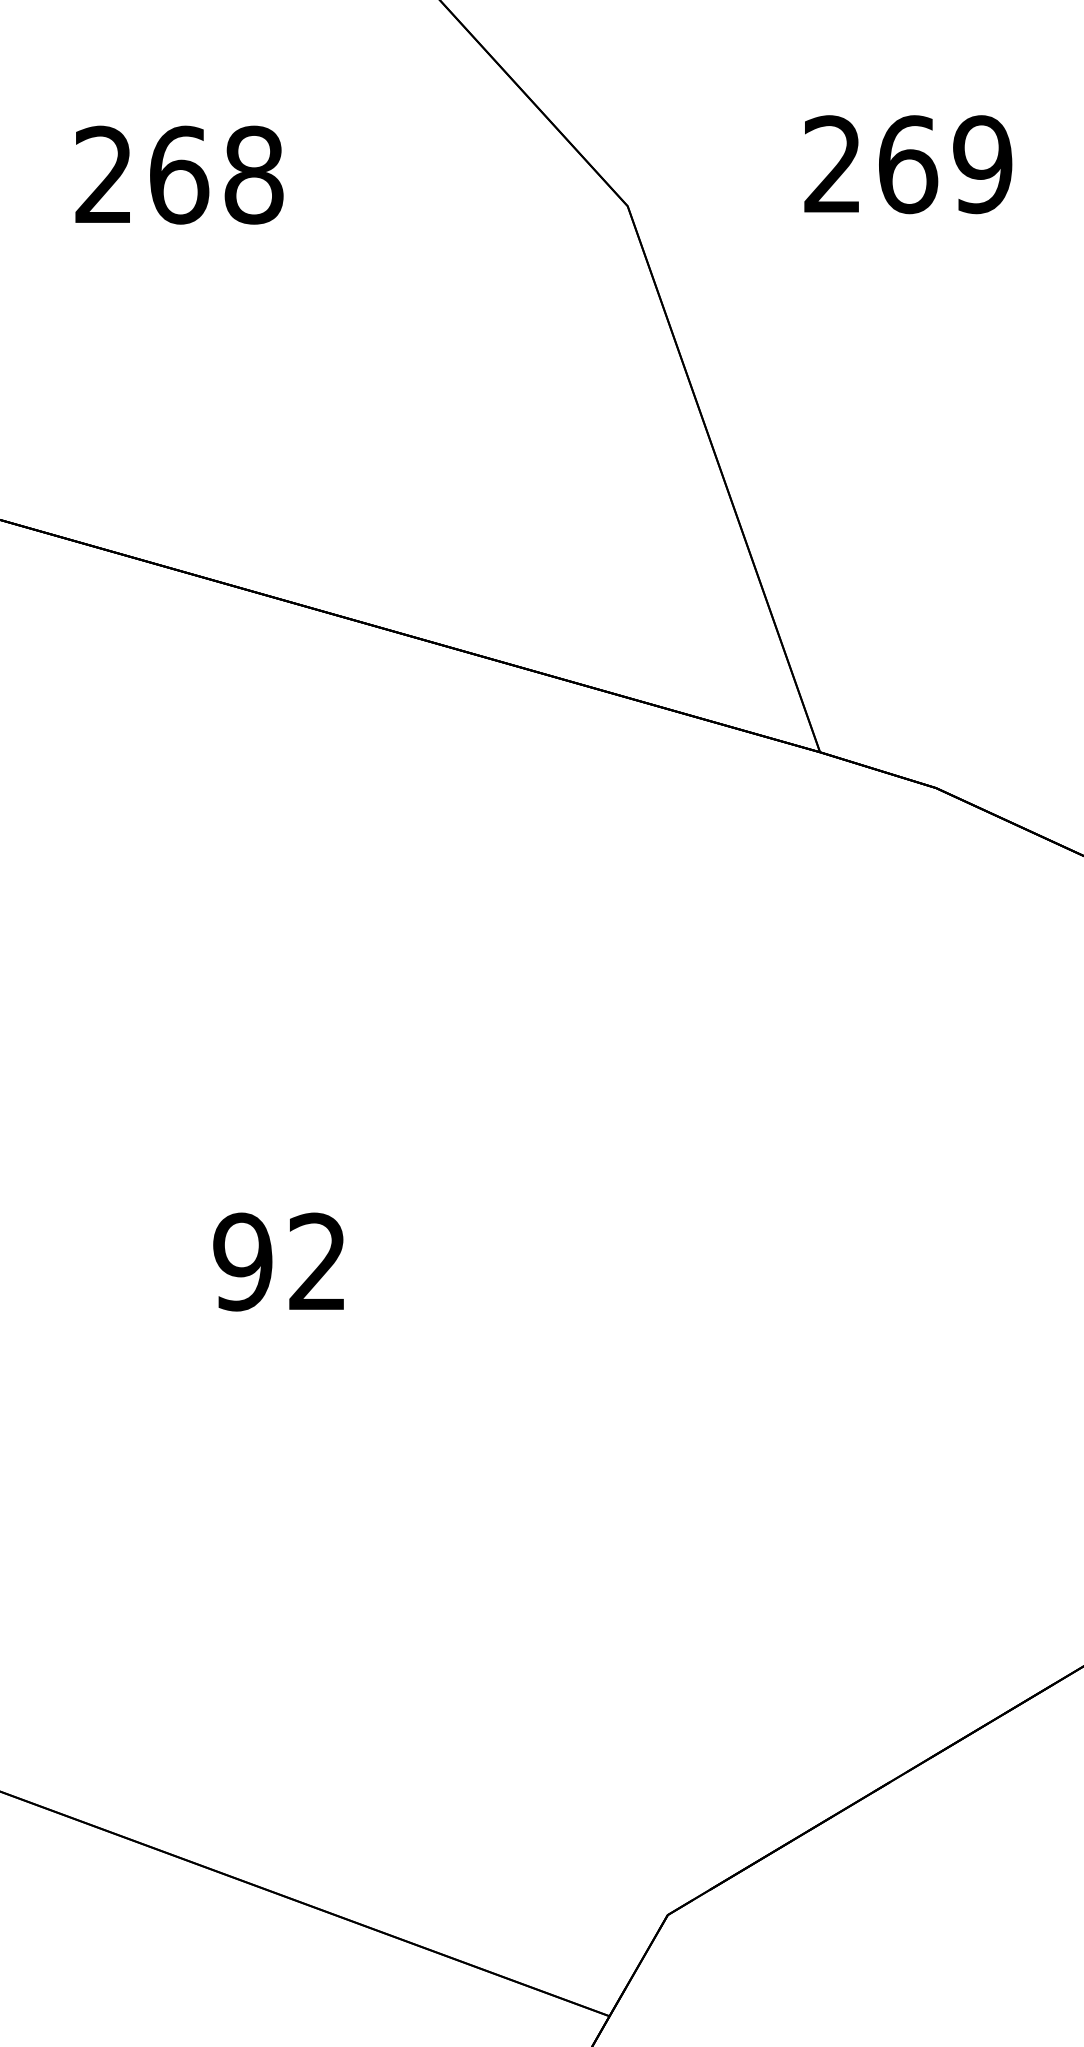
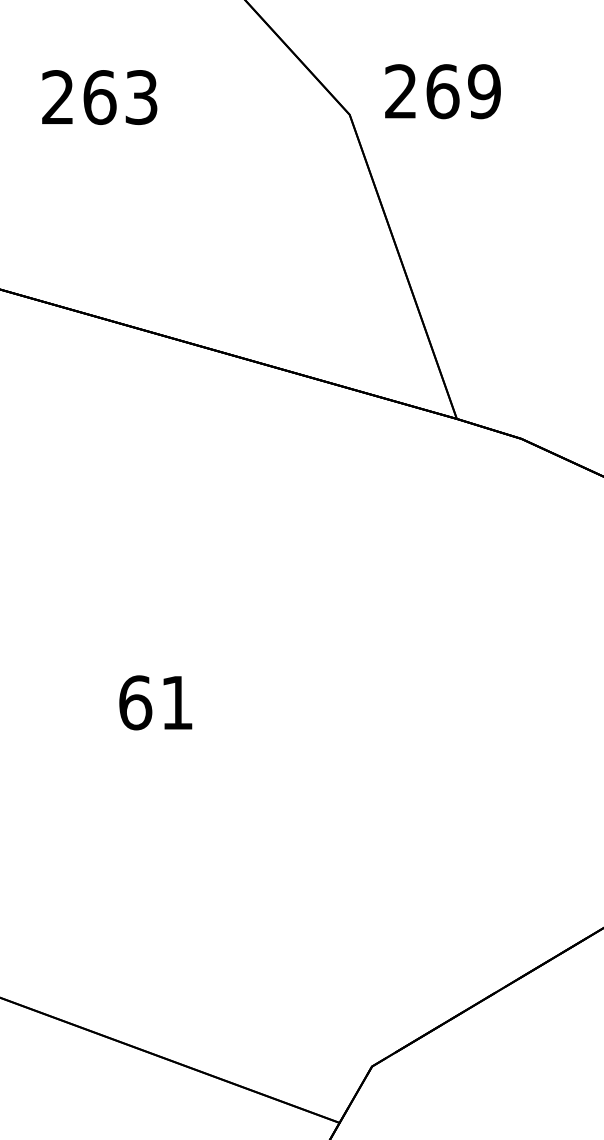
text: (907, 164) -> (442, 91), moved
text: (253, 175) -> (141, 97), 268 -> 263
text: (278, 1261) -> (155, 702), 92 -> 61

